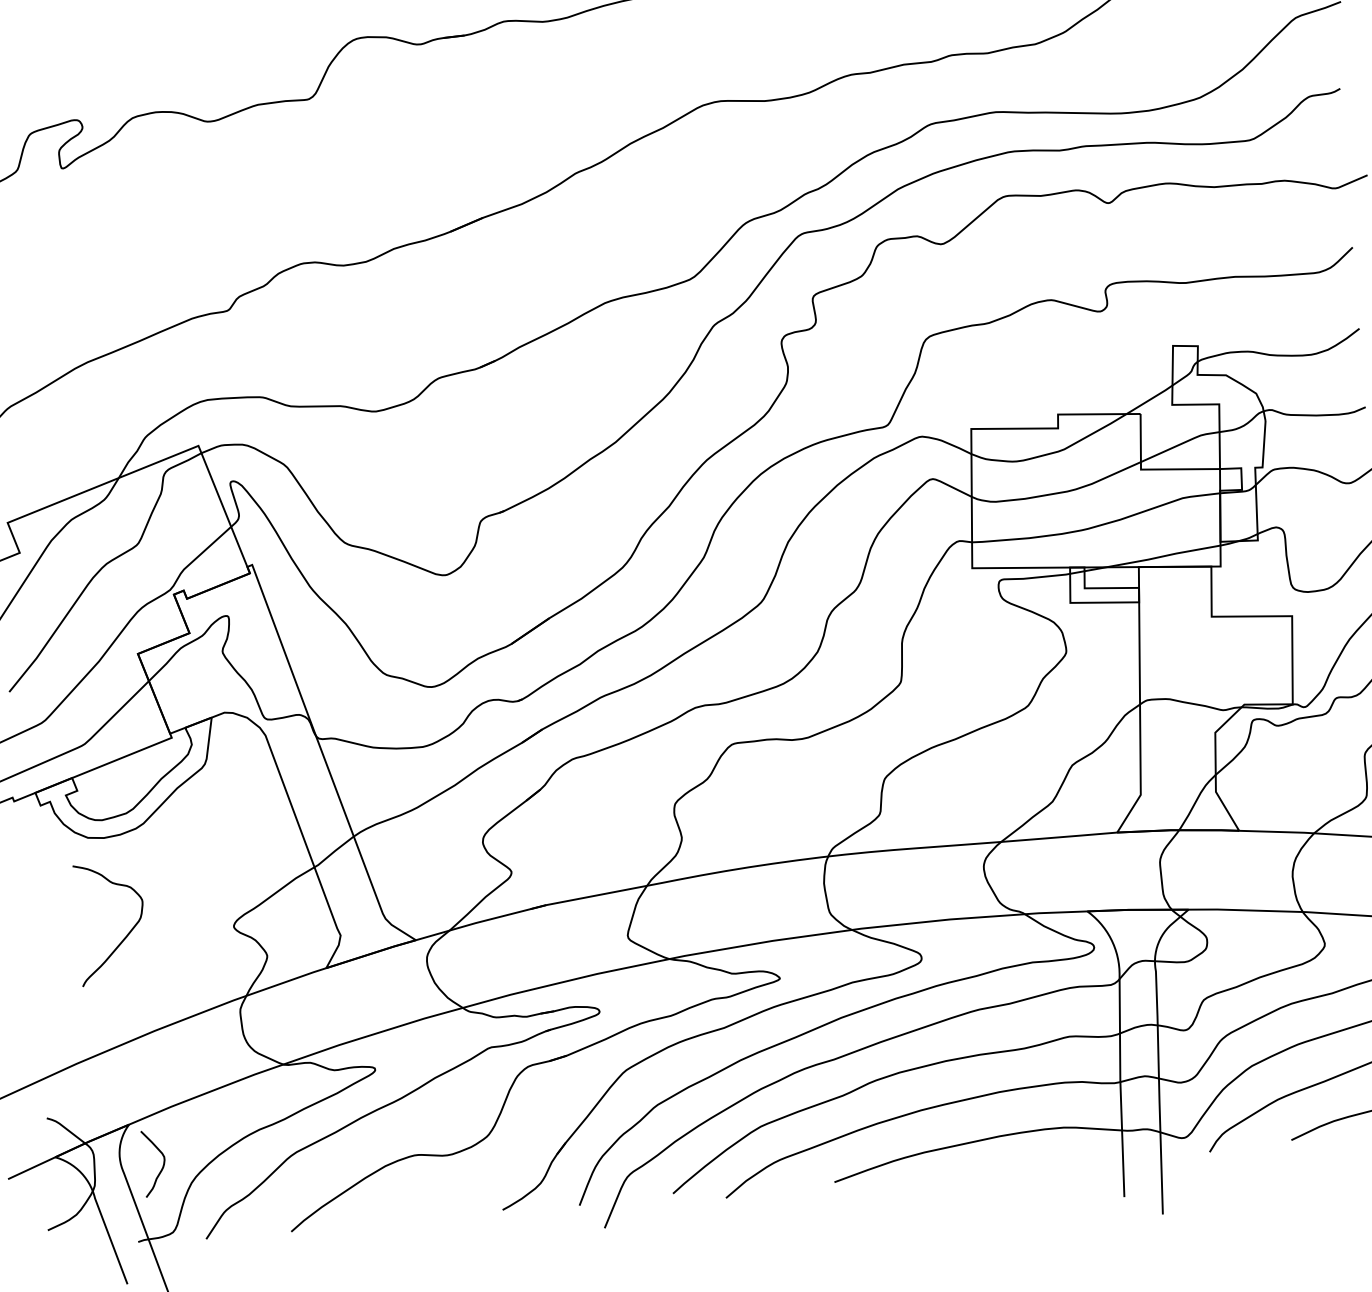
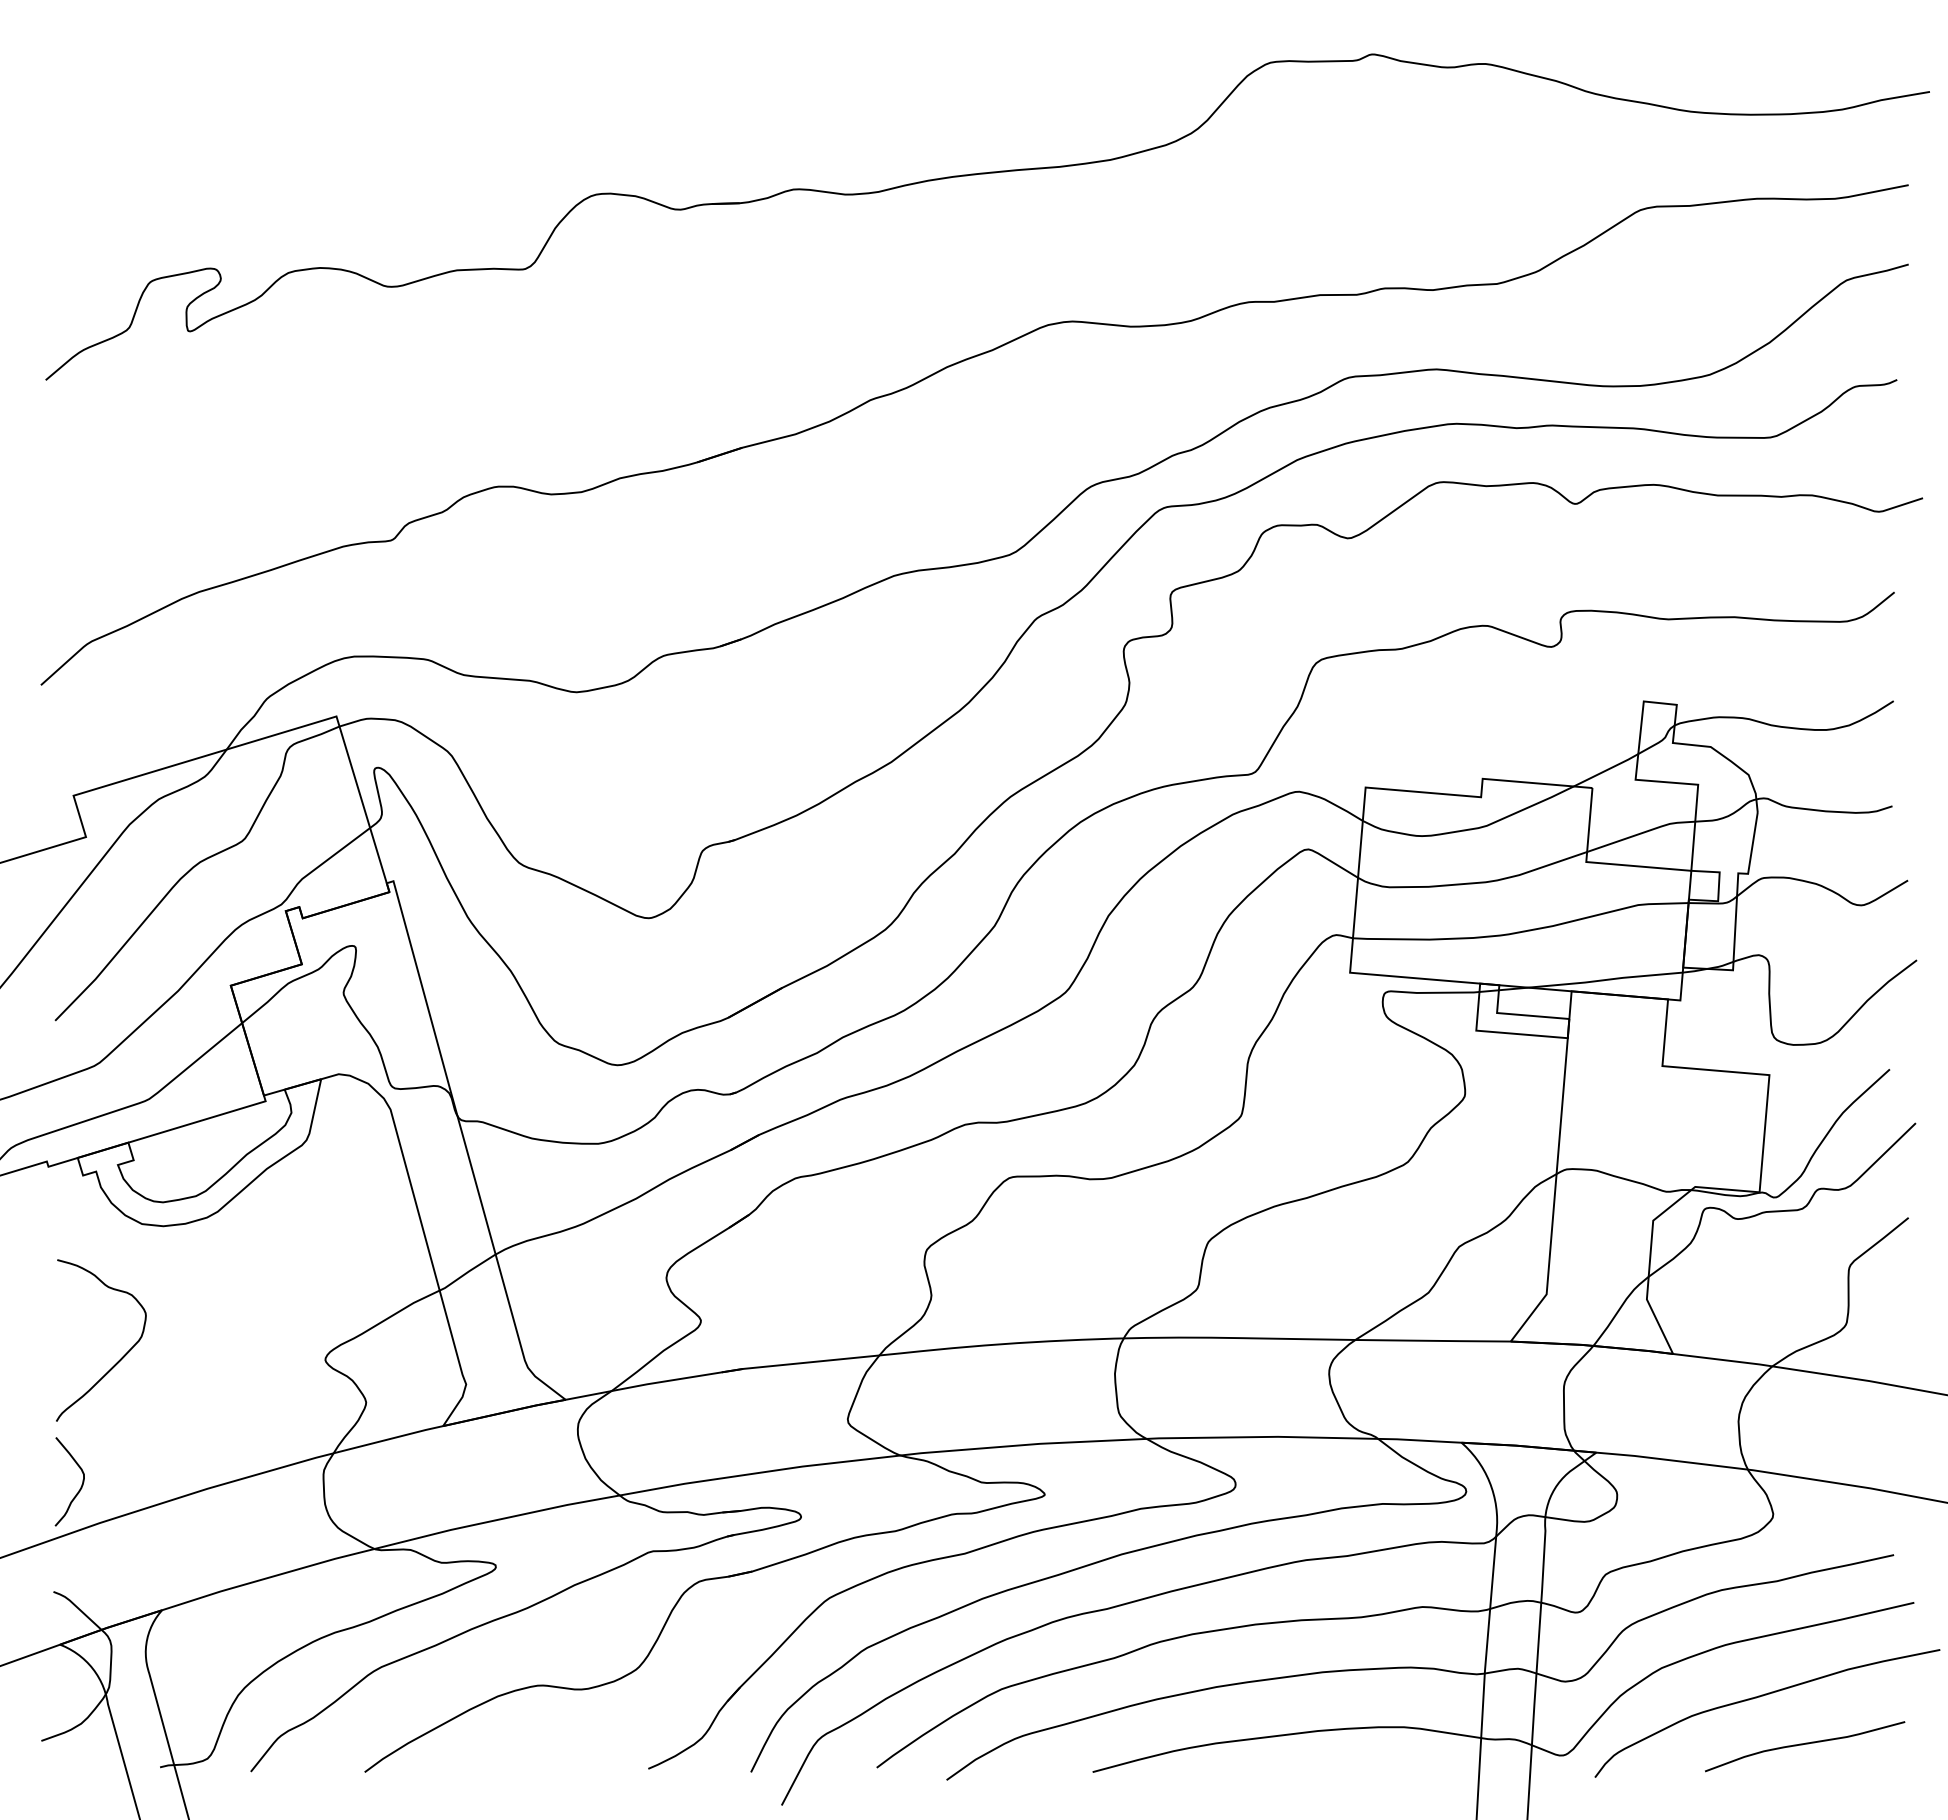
curve: (126, 935) -> (120, 1358), moved
curve: (163, 1164) -> (81, 1484), moved

